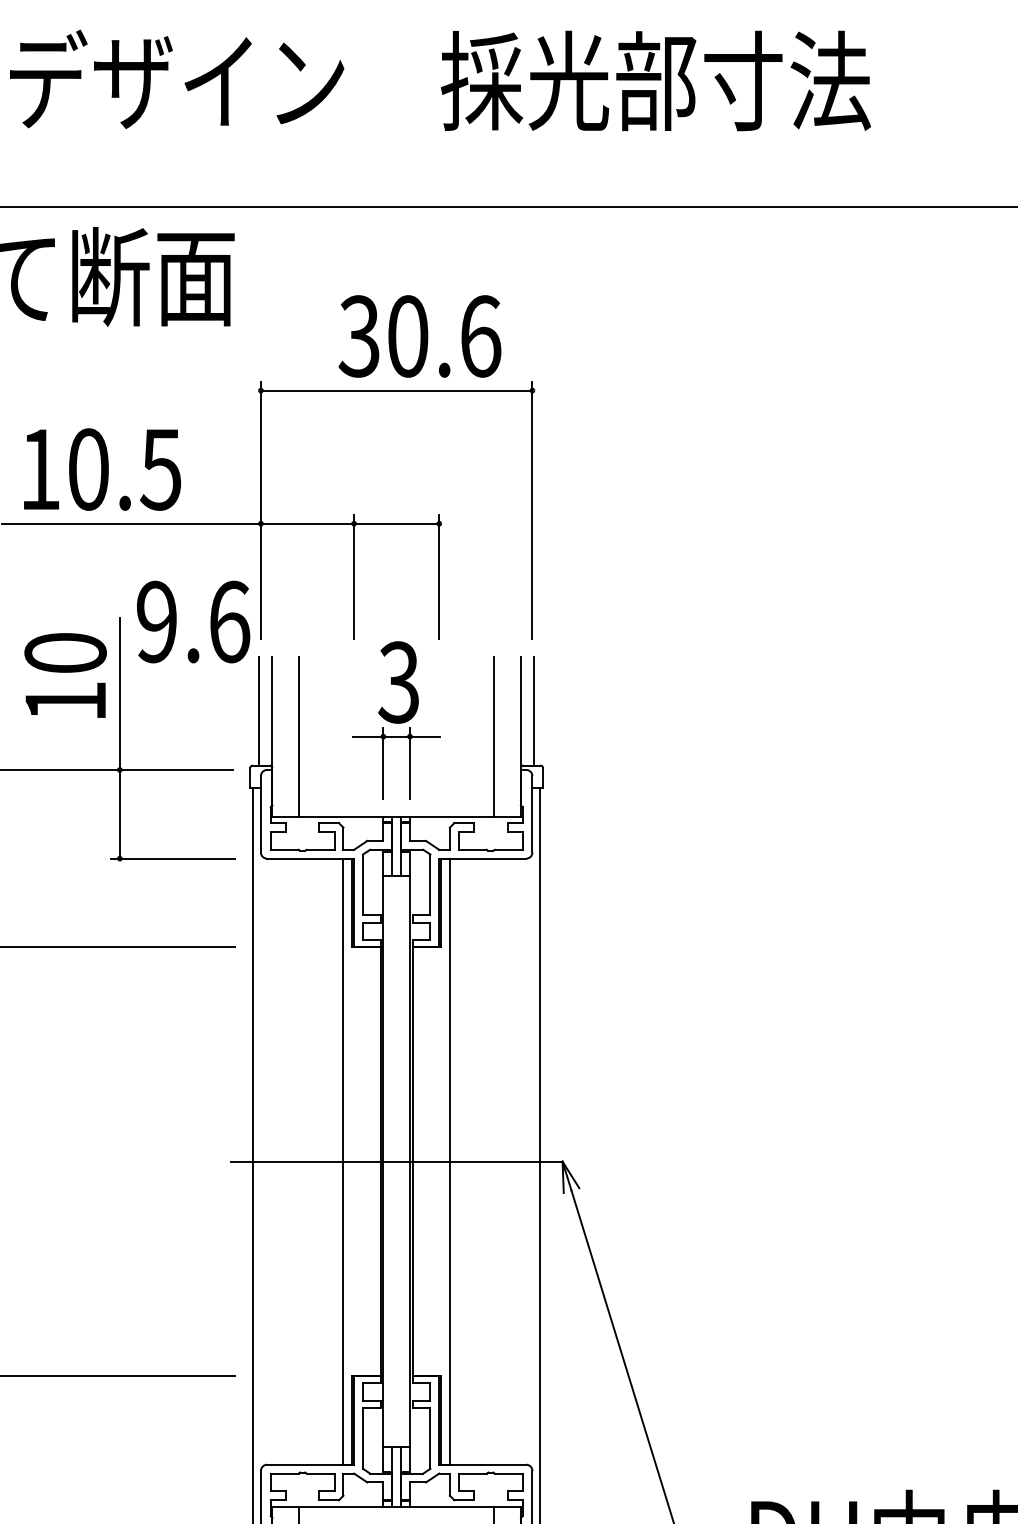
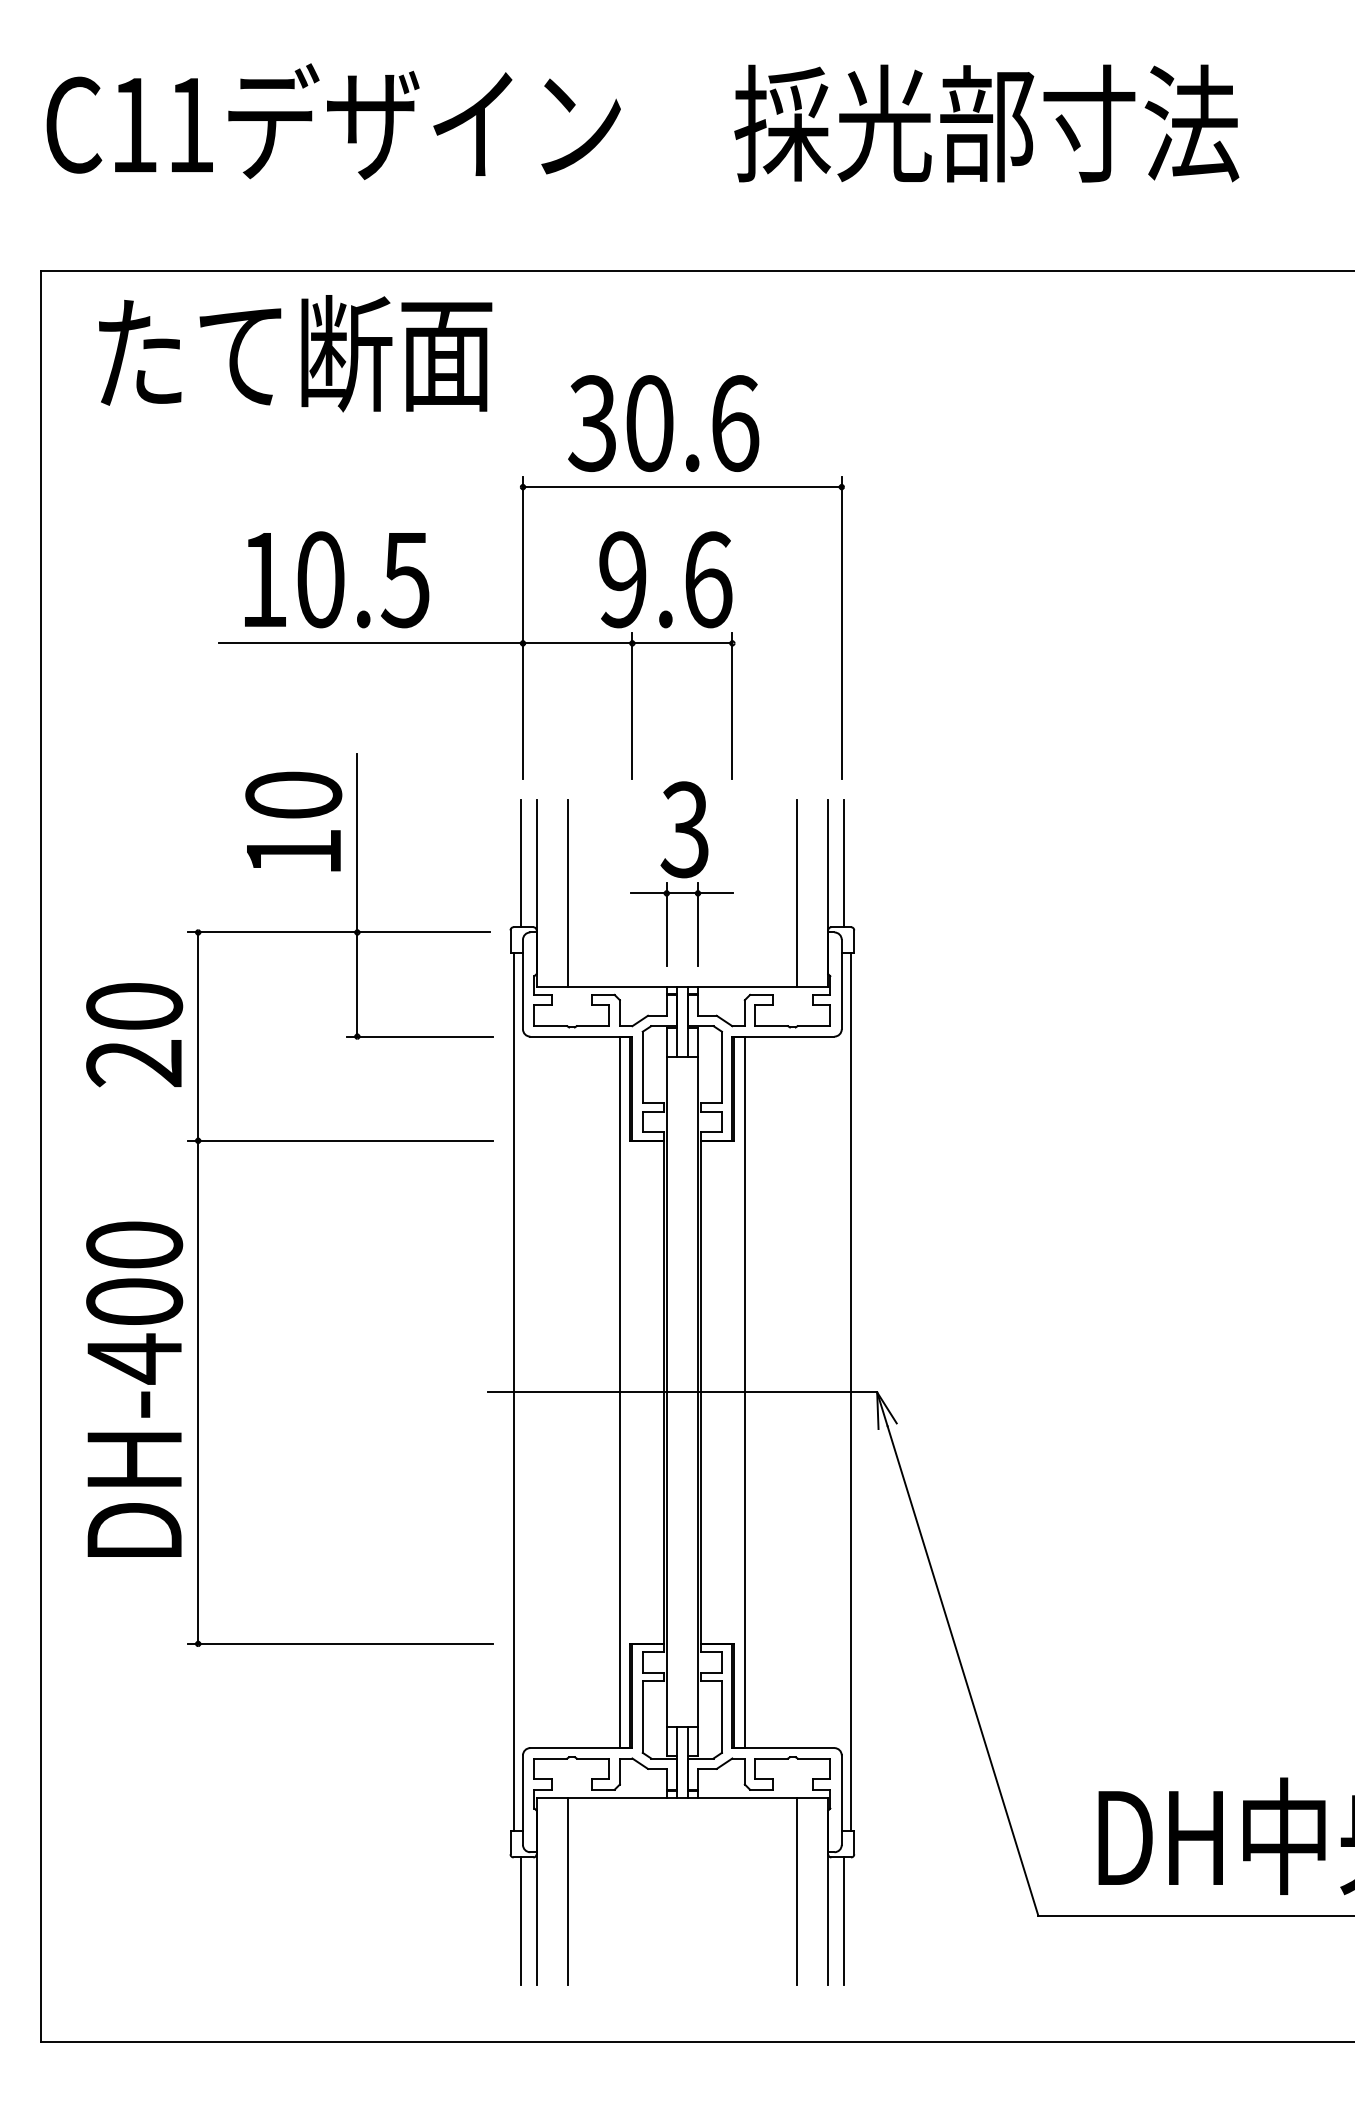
text: (419, 336) -> (663, 423), moved
text: (193, 621) -> (665, 579), moved

